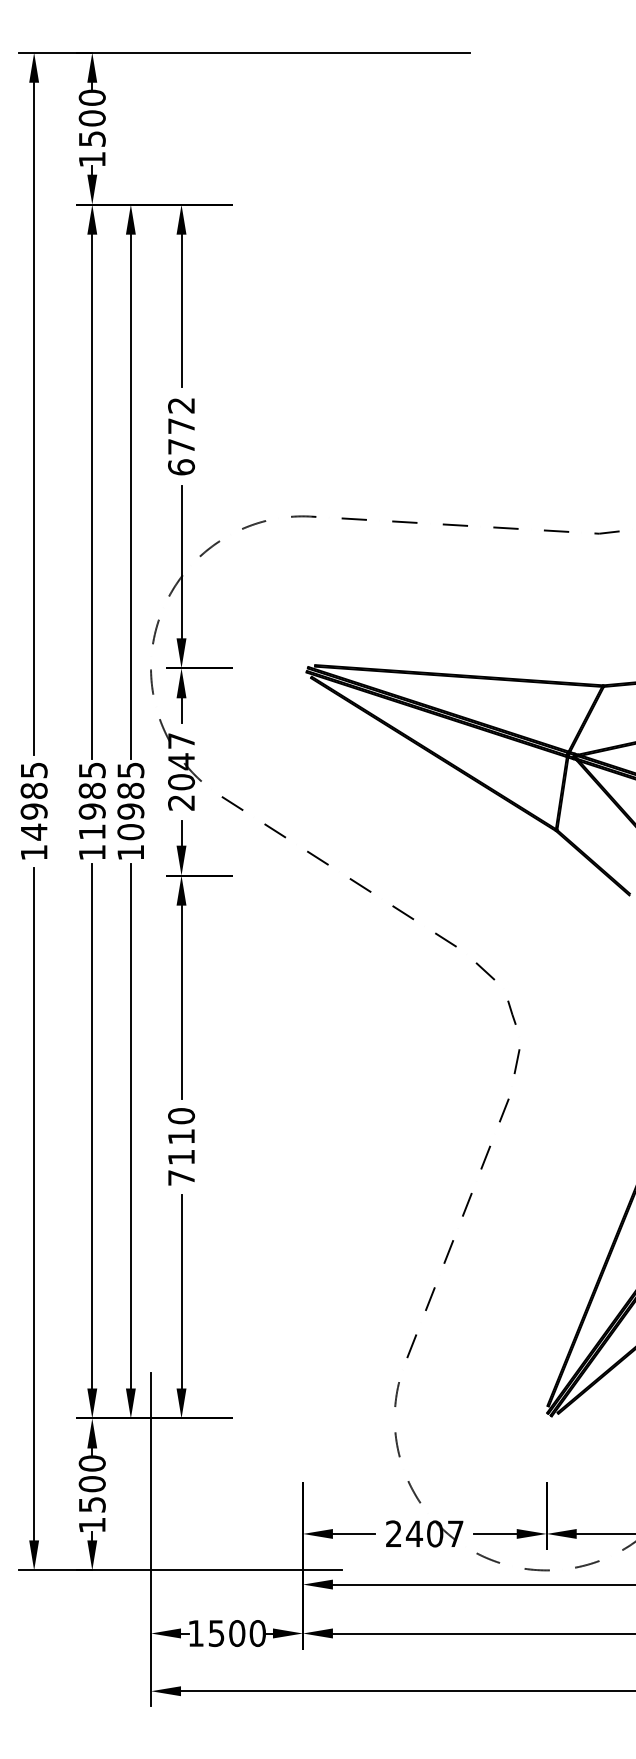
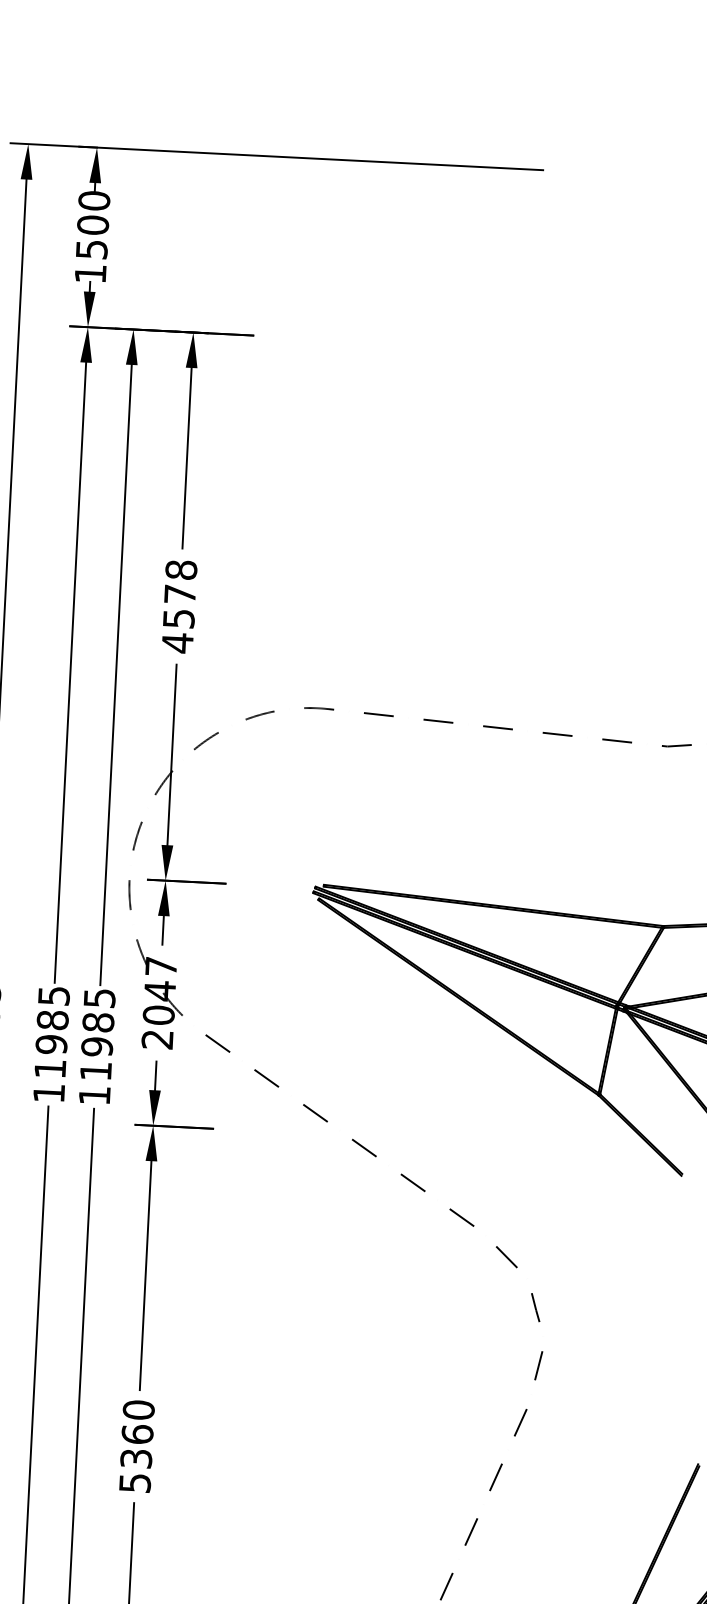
text: (181, 436) -> (179, 606), 6772 -> 4578
text: (130, 832) -> (95, 1071), 10985 -> 11985
text: (181, 1156) -> (136, 1457), 7110 -> 5360

